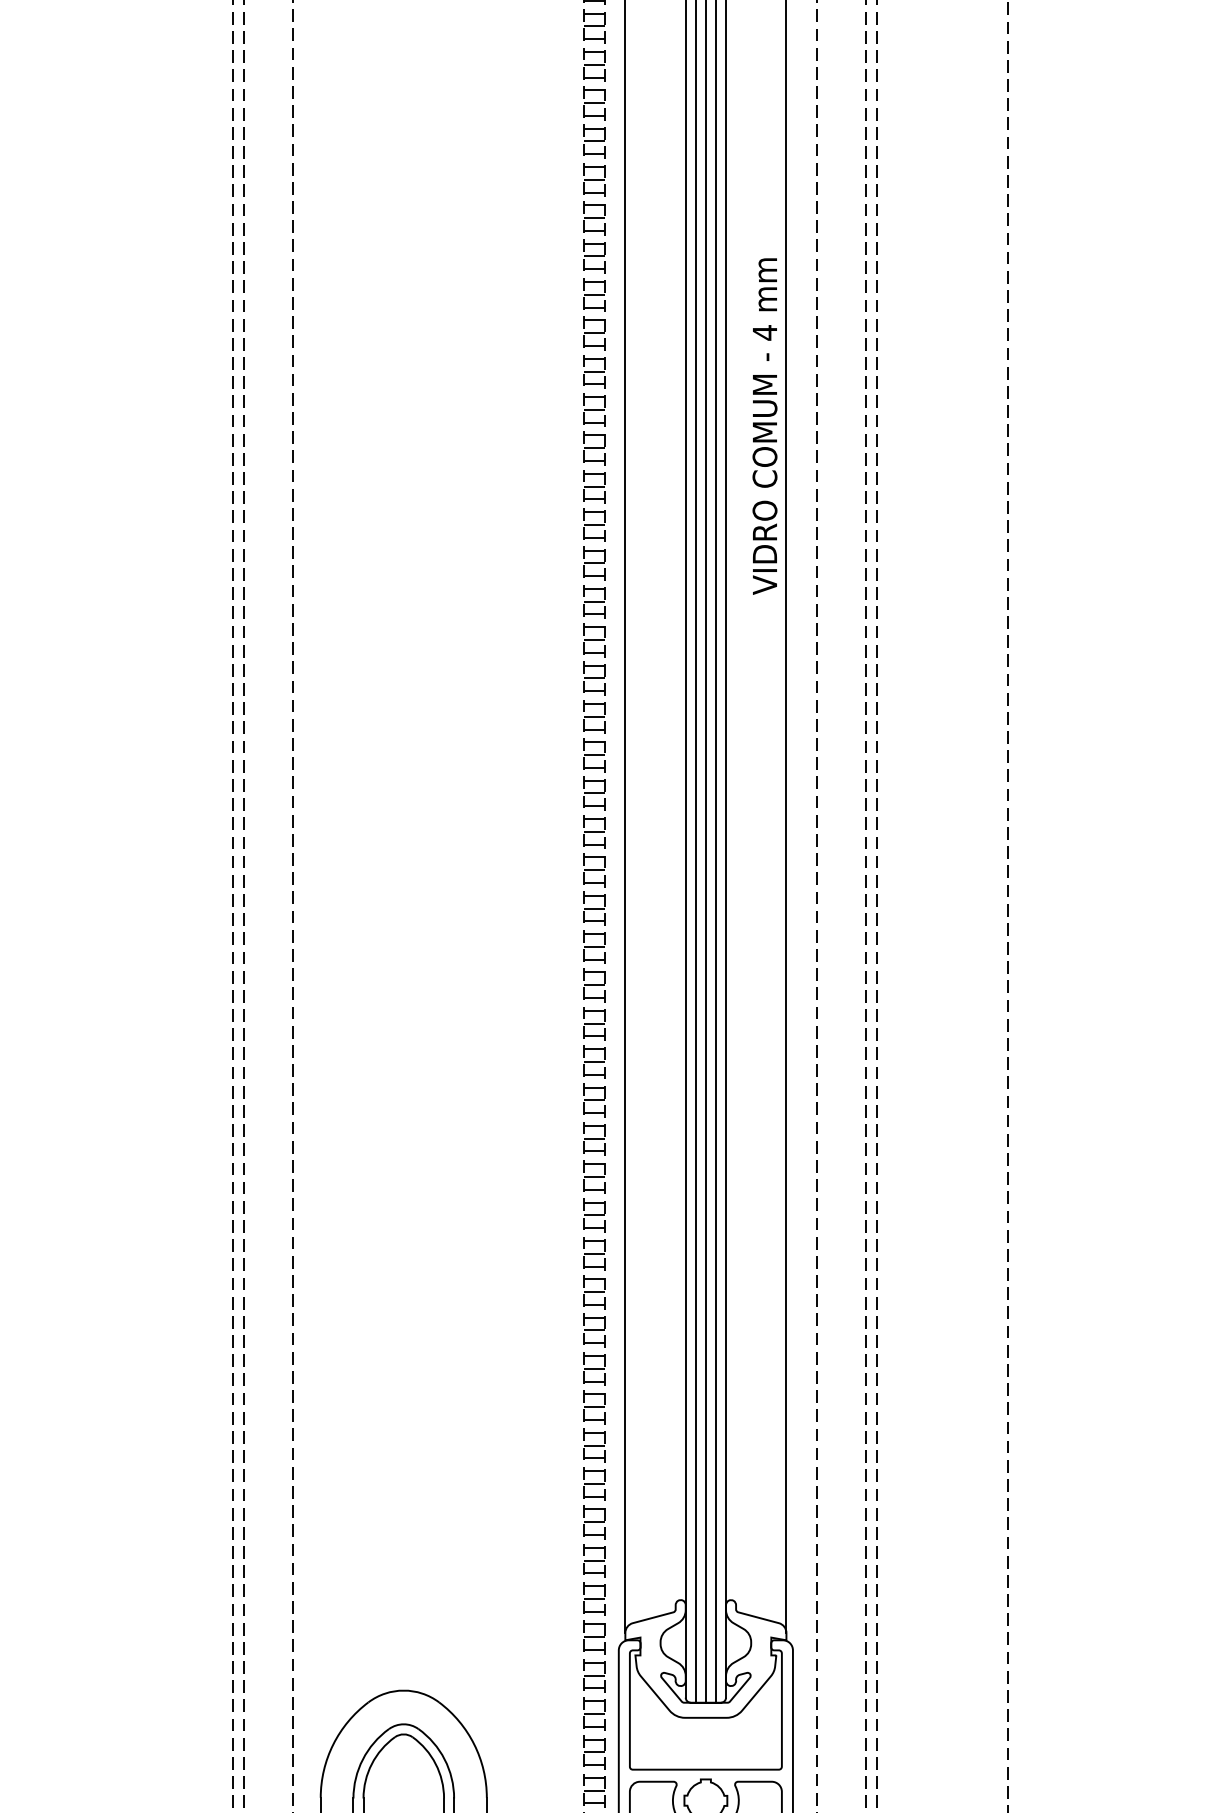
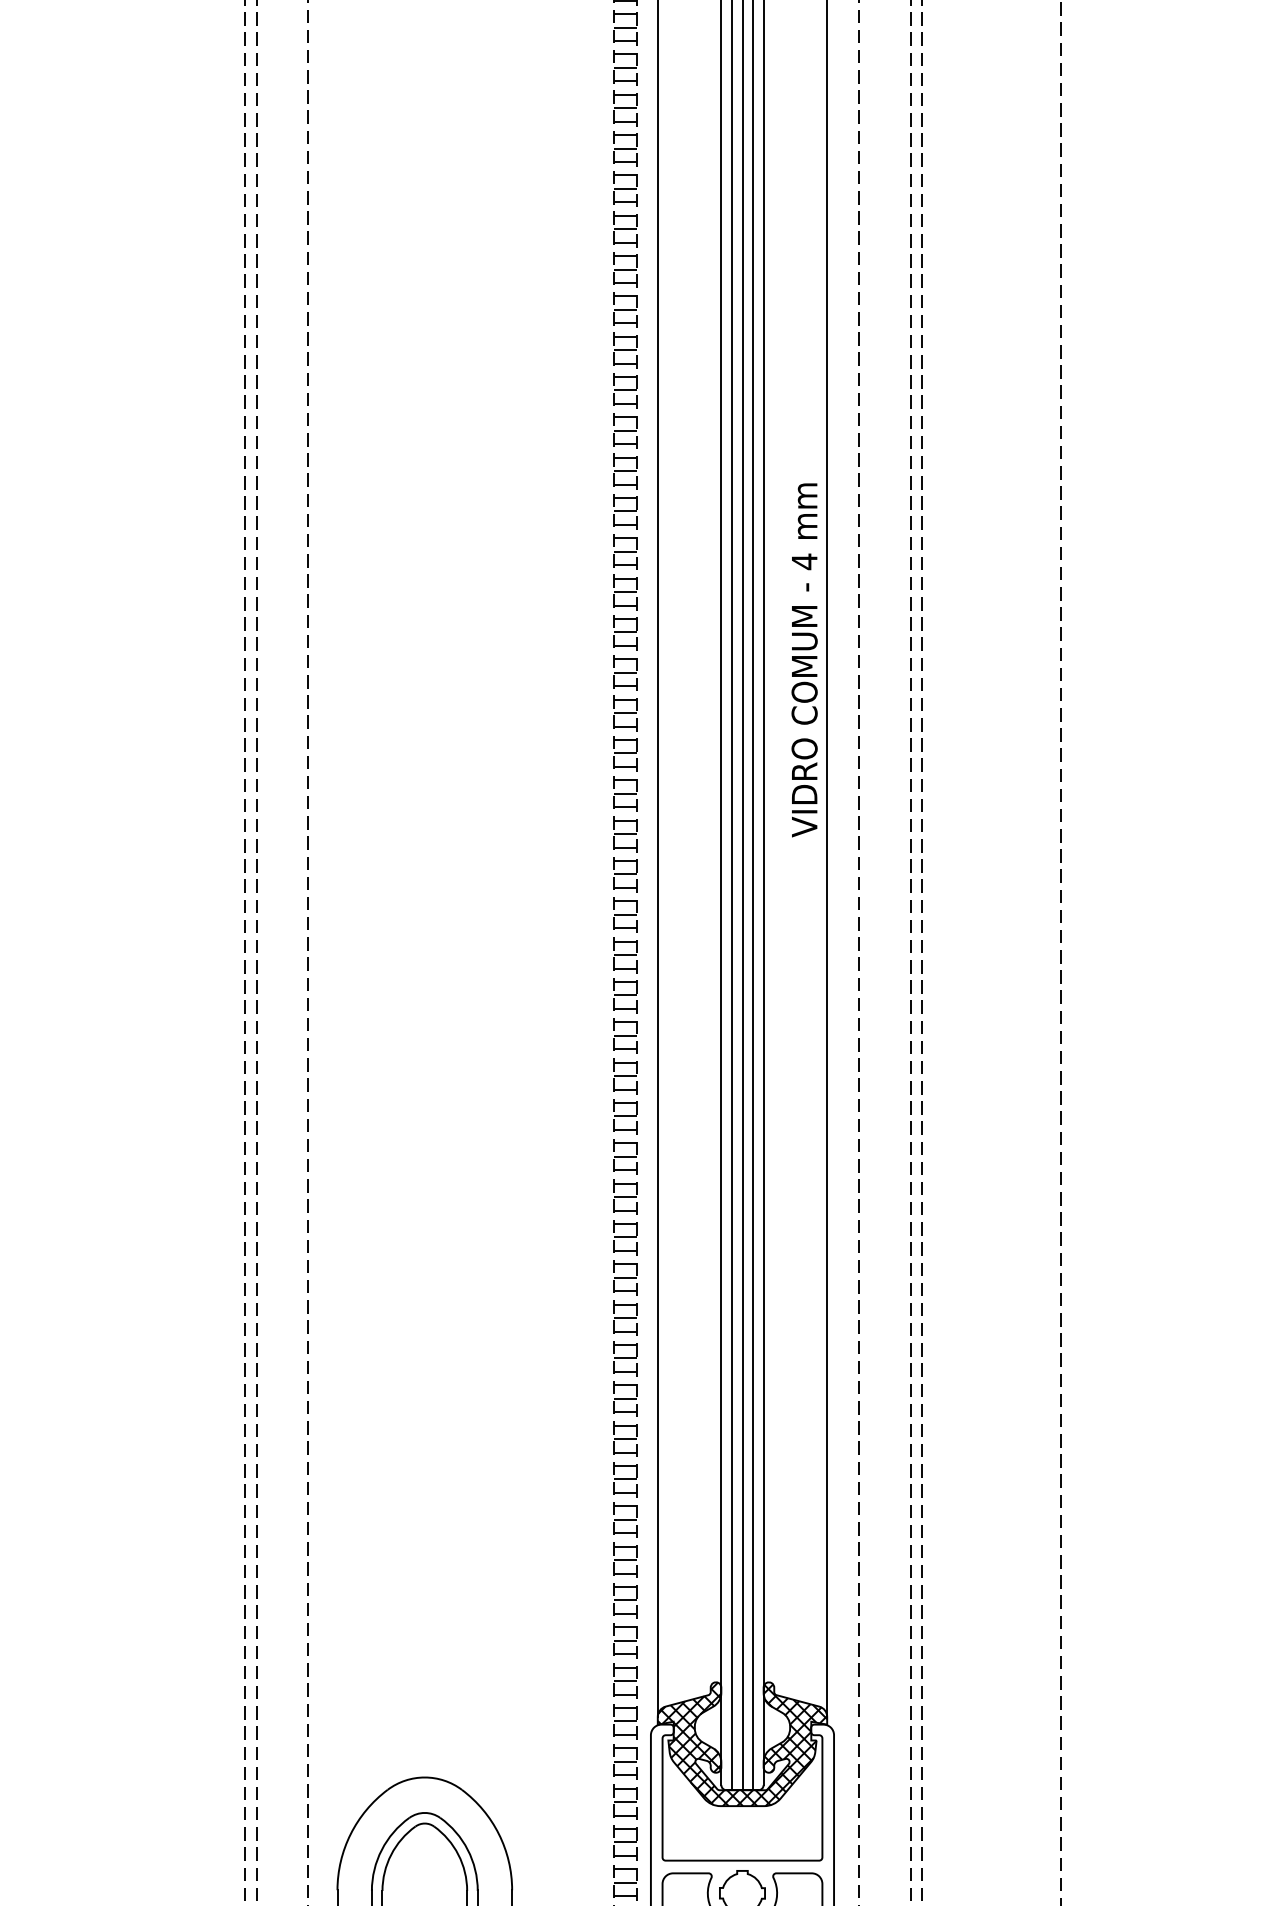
text: (764, 426) -> (804, 660), moved
hatch: (705, 1659) -> (742, 1744), added

